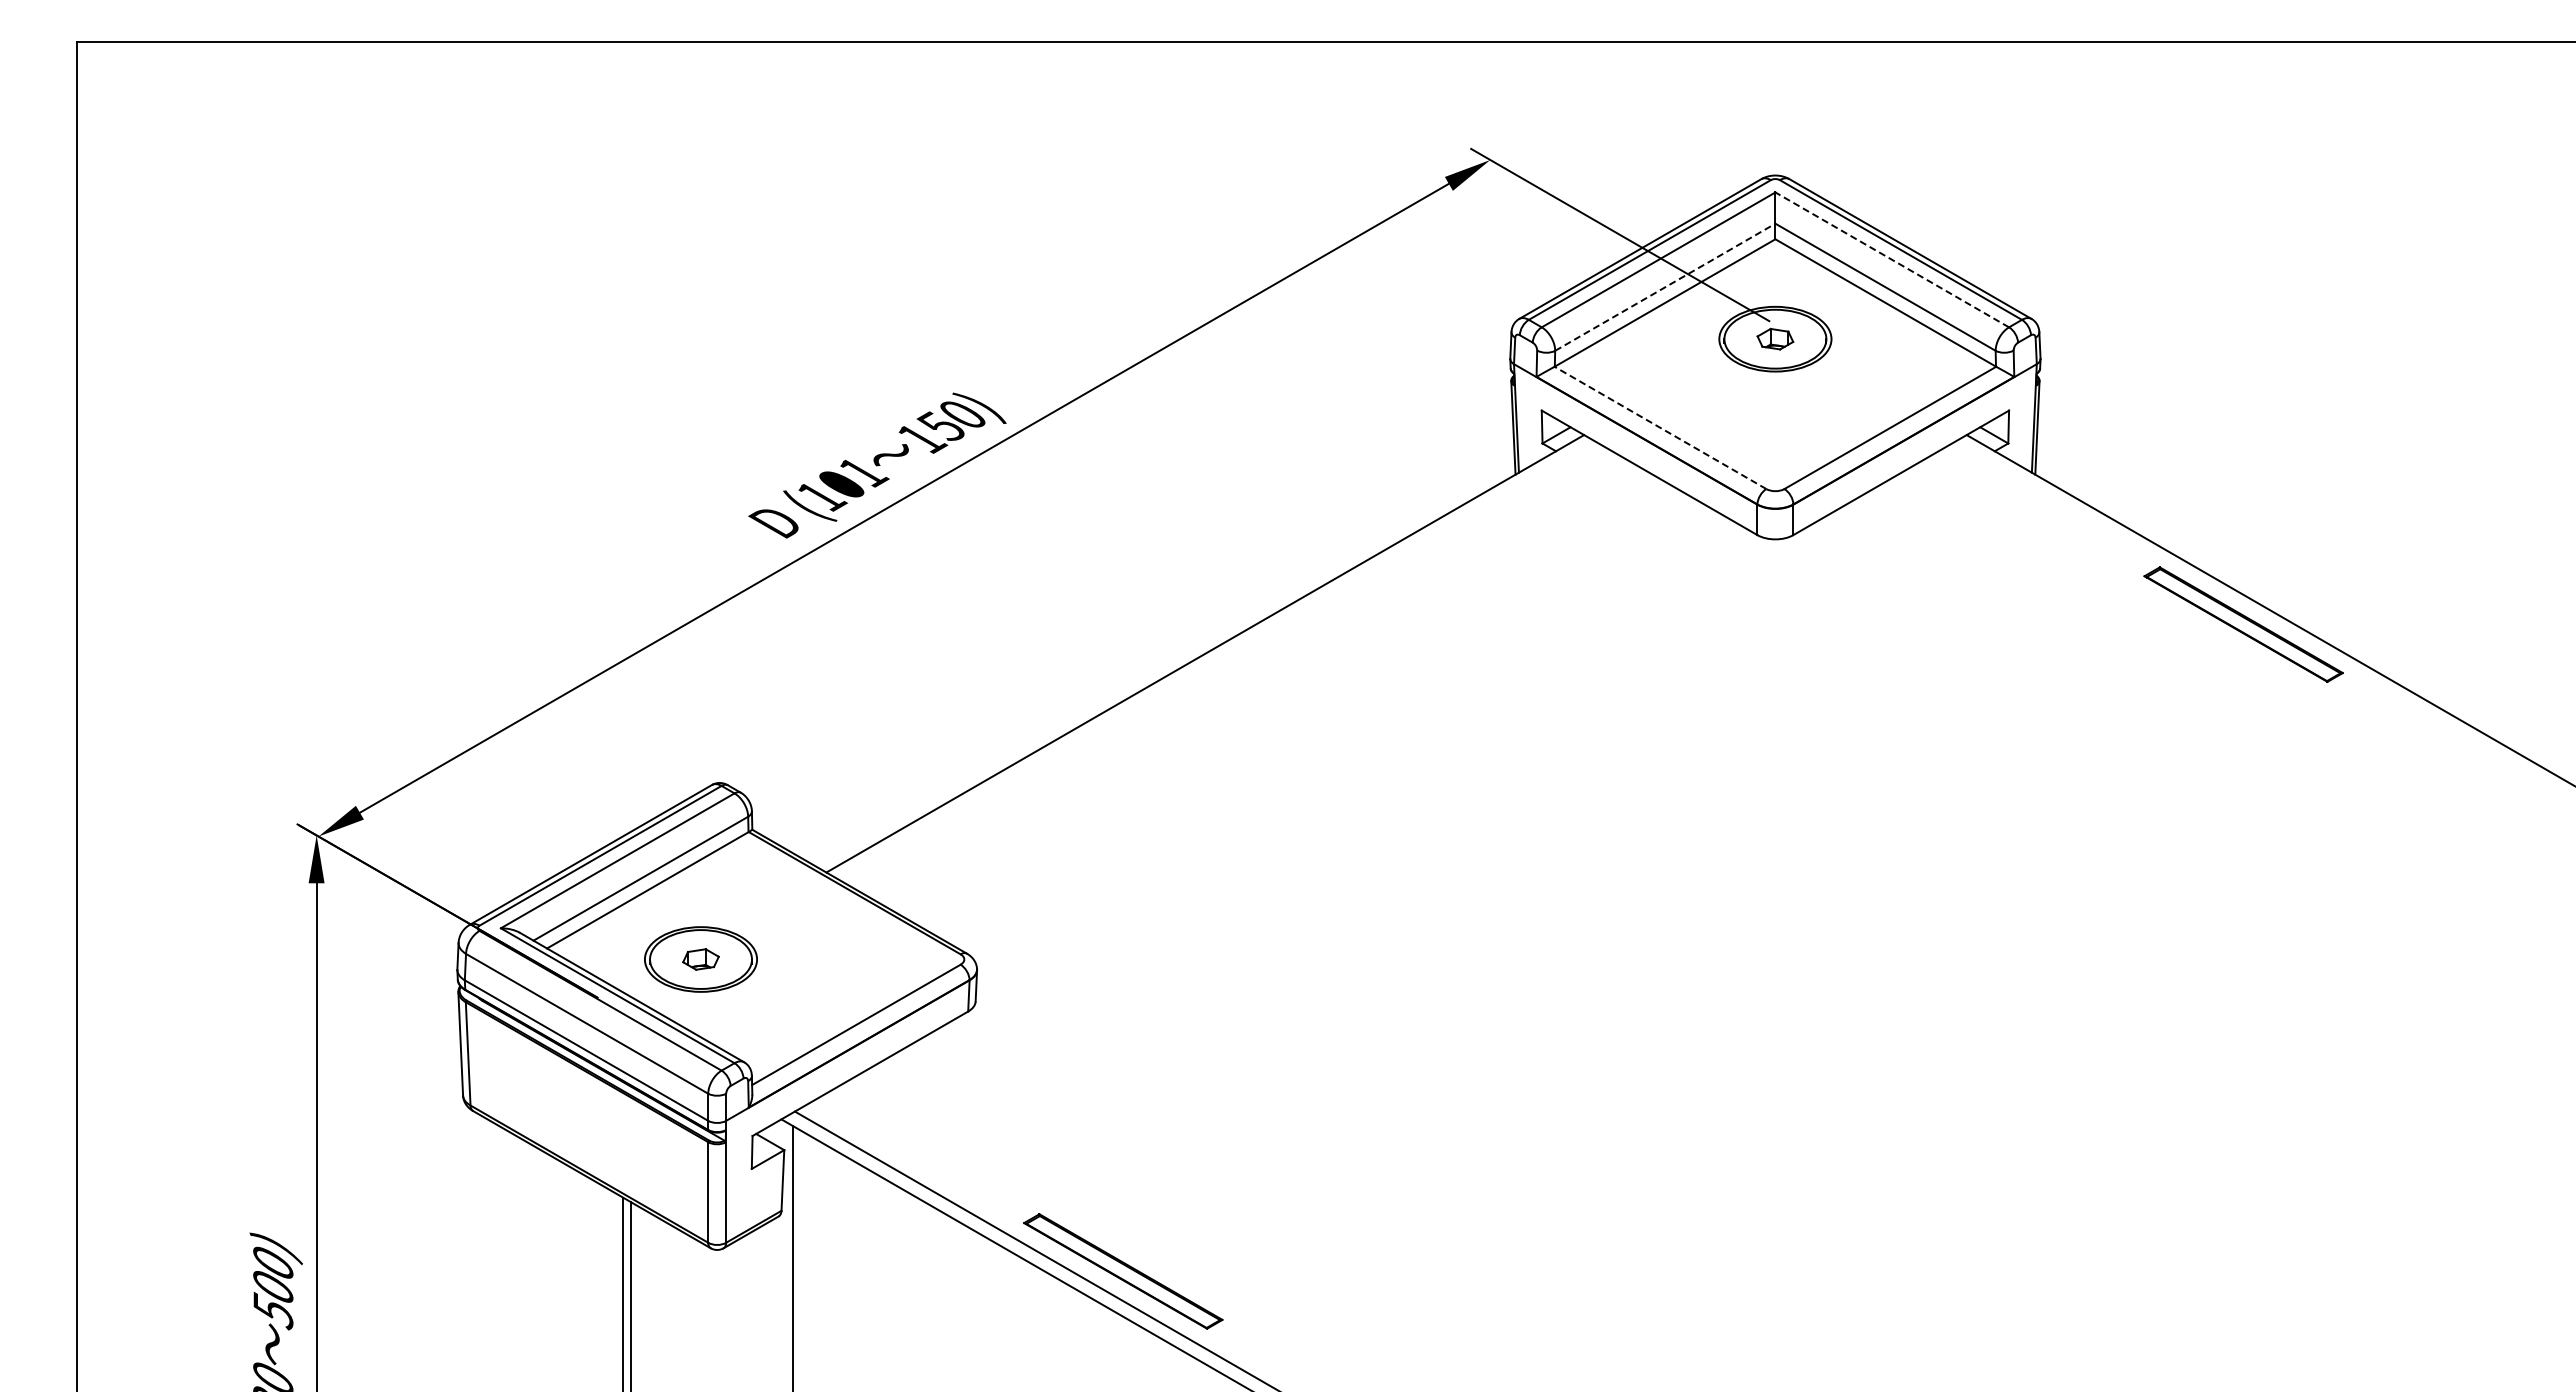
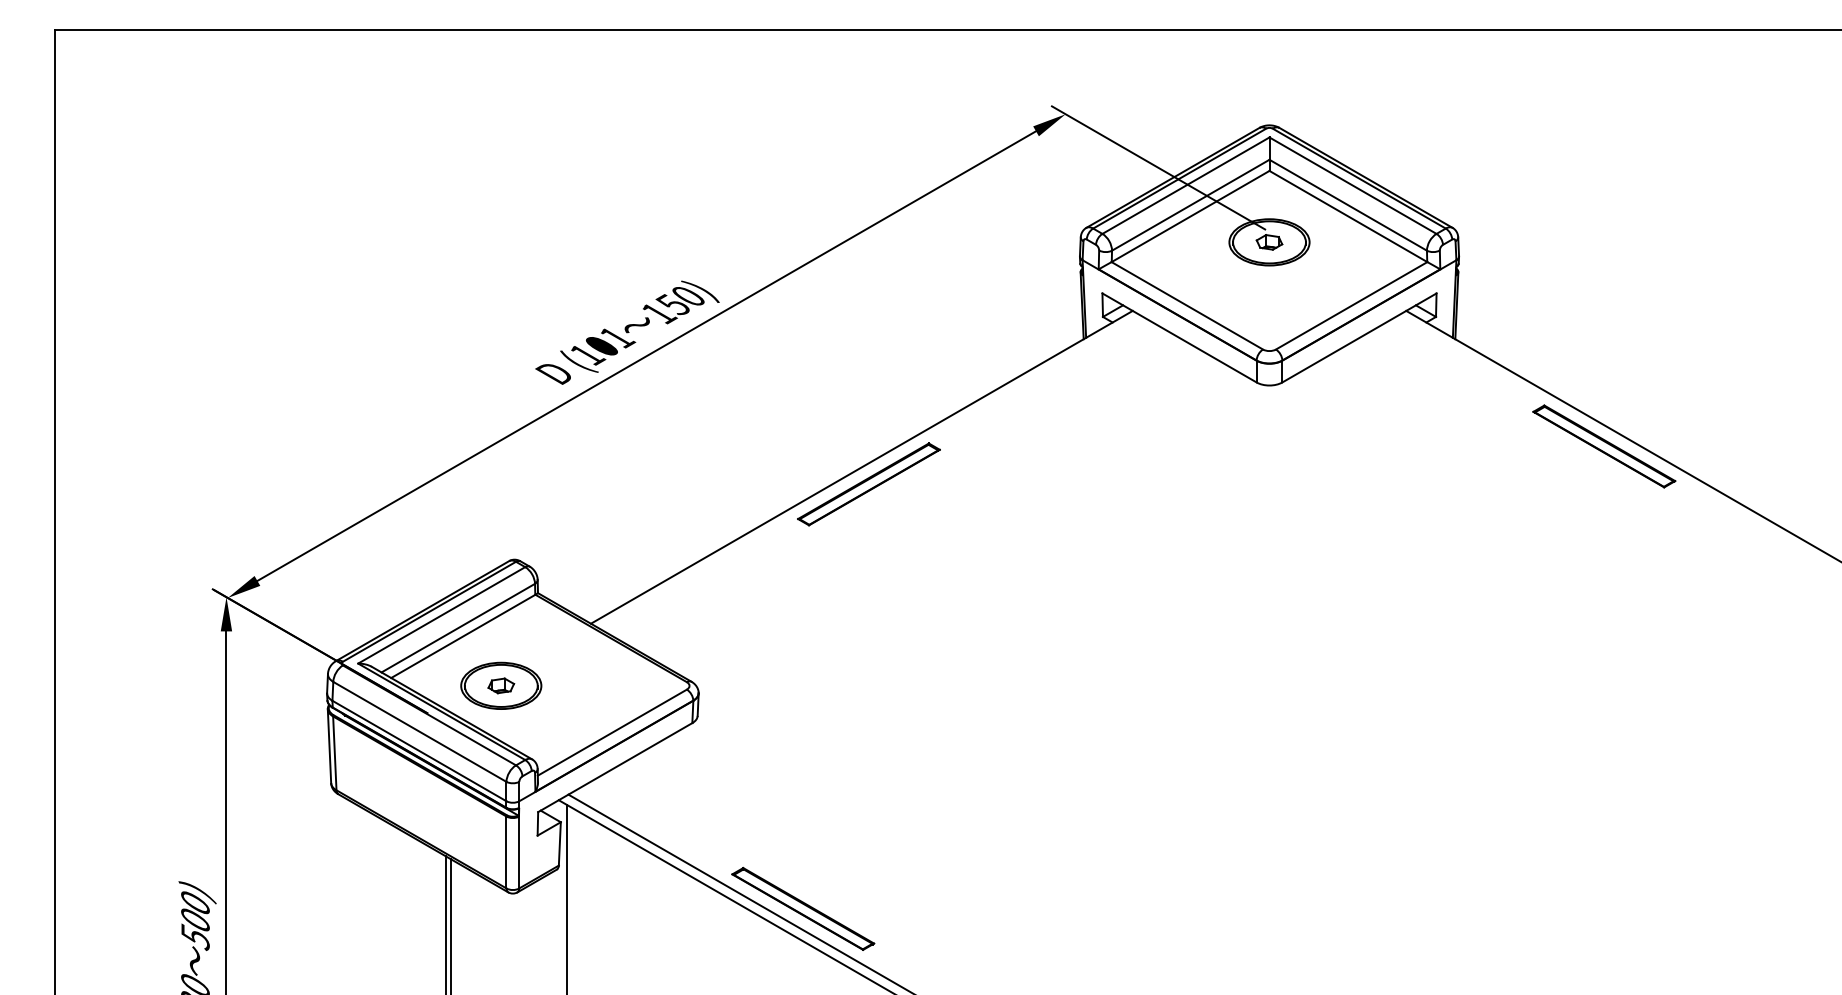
line: (1892, 259) -> (1353, 185), dashed -> solid
line: (1665, 287) -> (1190, 205), dashed -> solid
line: (1660, 427) -> (1187, 305), dashed -> solid
part: (1215, 677) -> (869, 484), added

